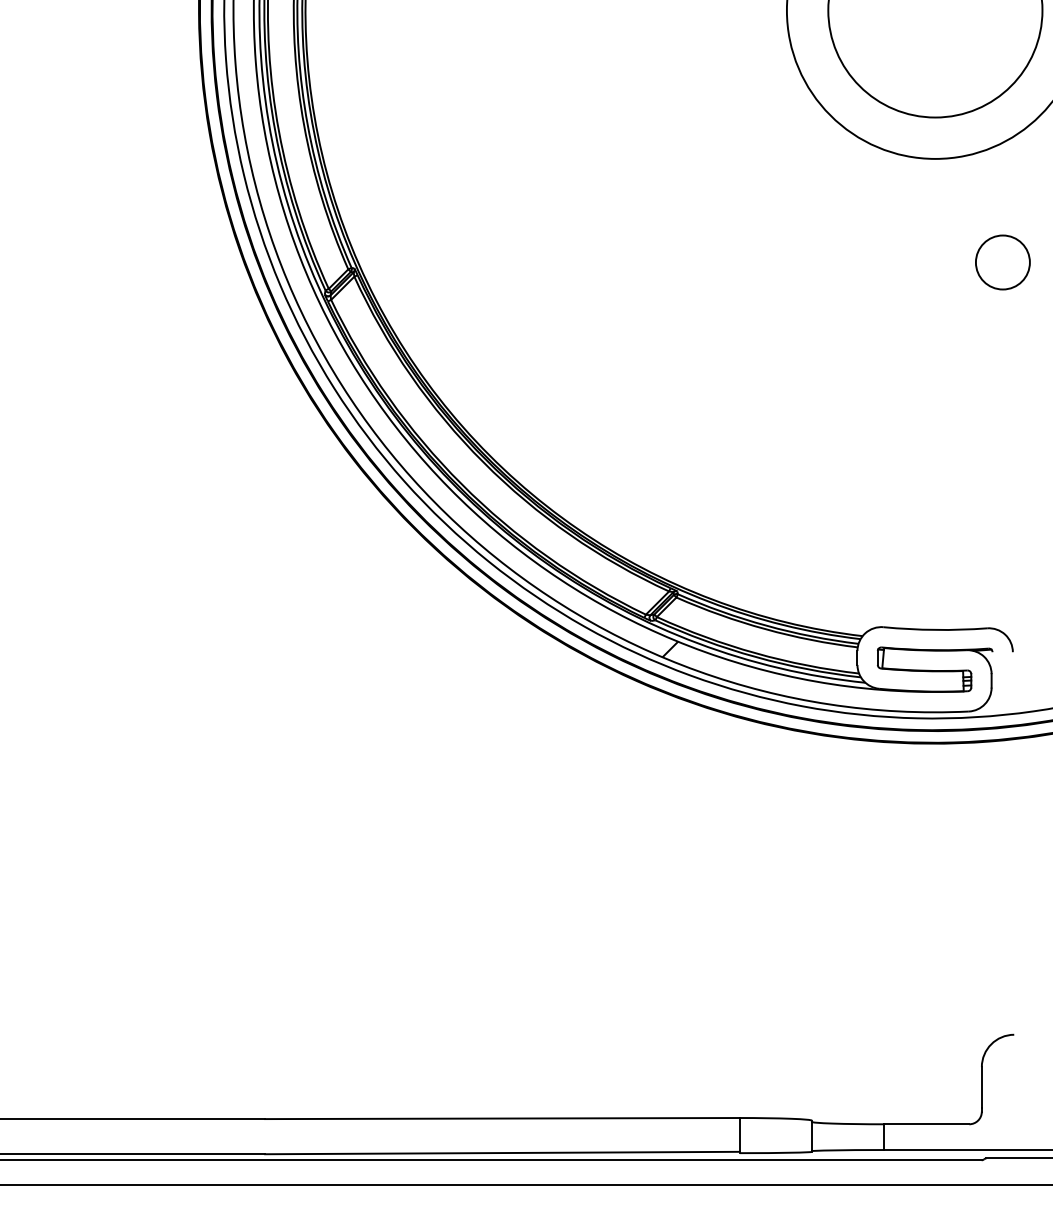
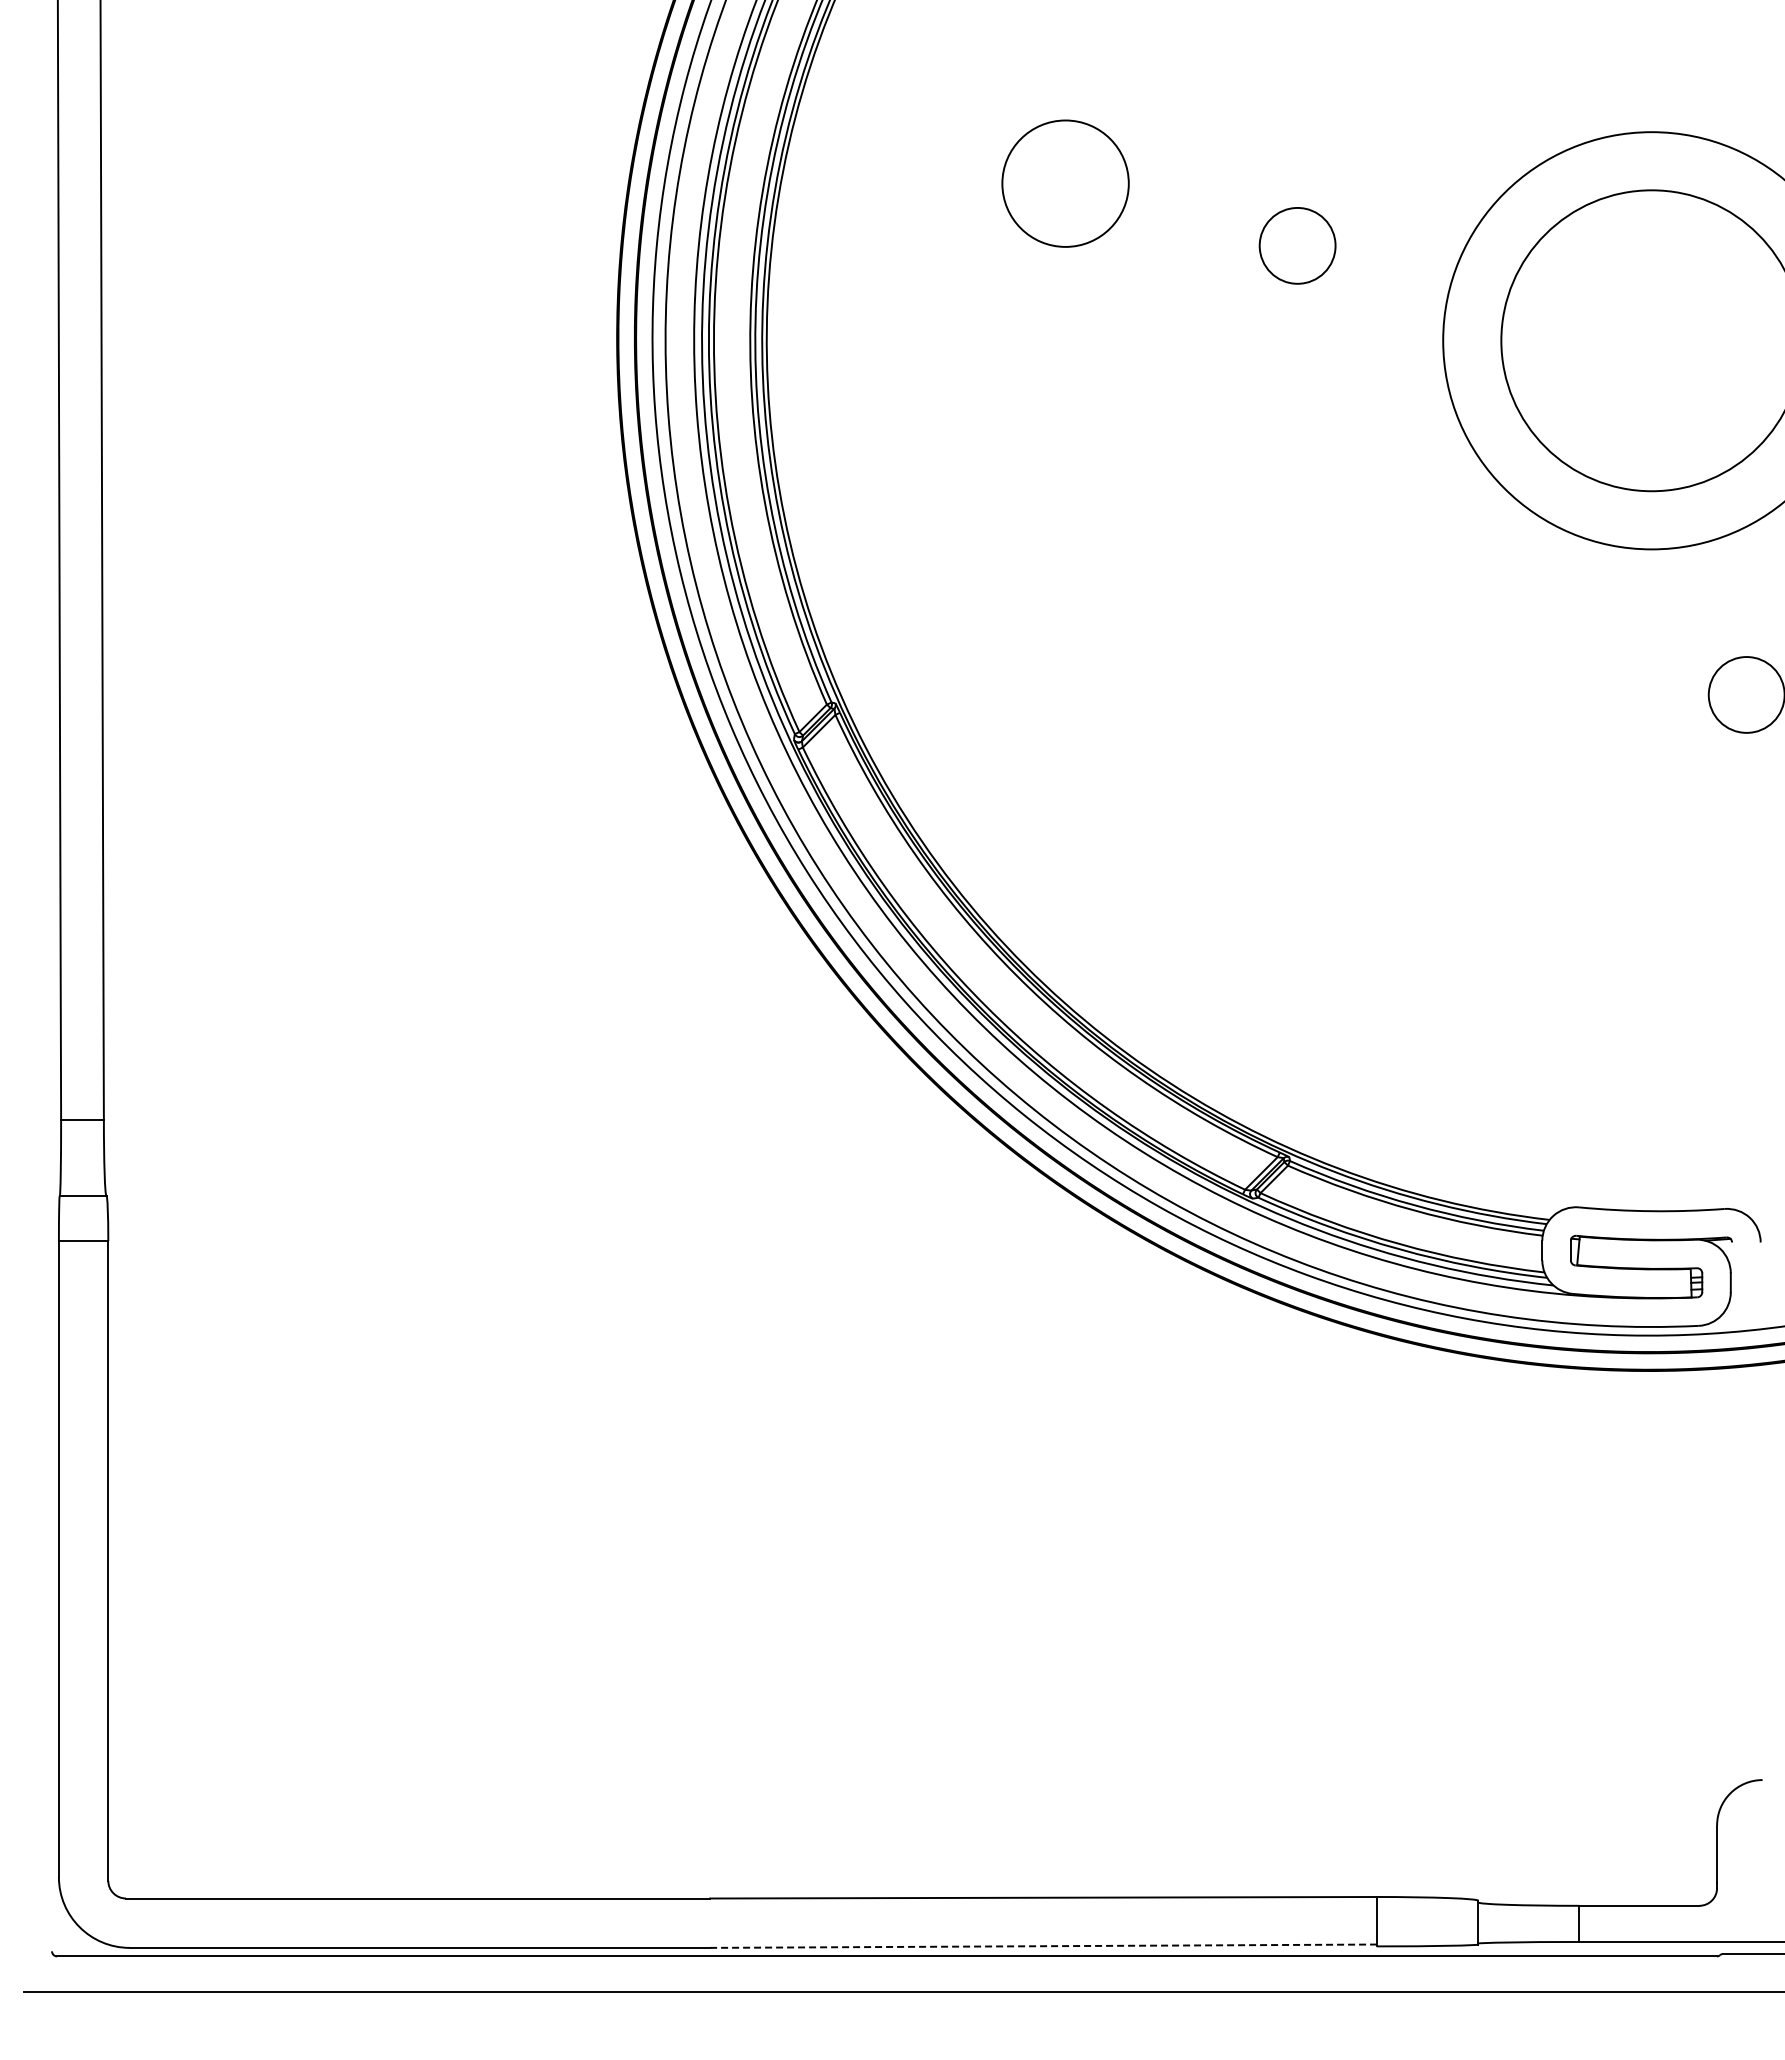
hatch: (670, 649) -> (1279, 1238), removed
line: (503, 1153) -> (1044, 1946), solid -> dashed

